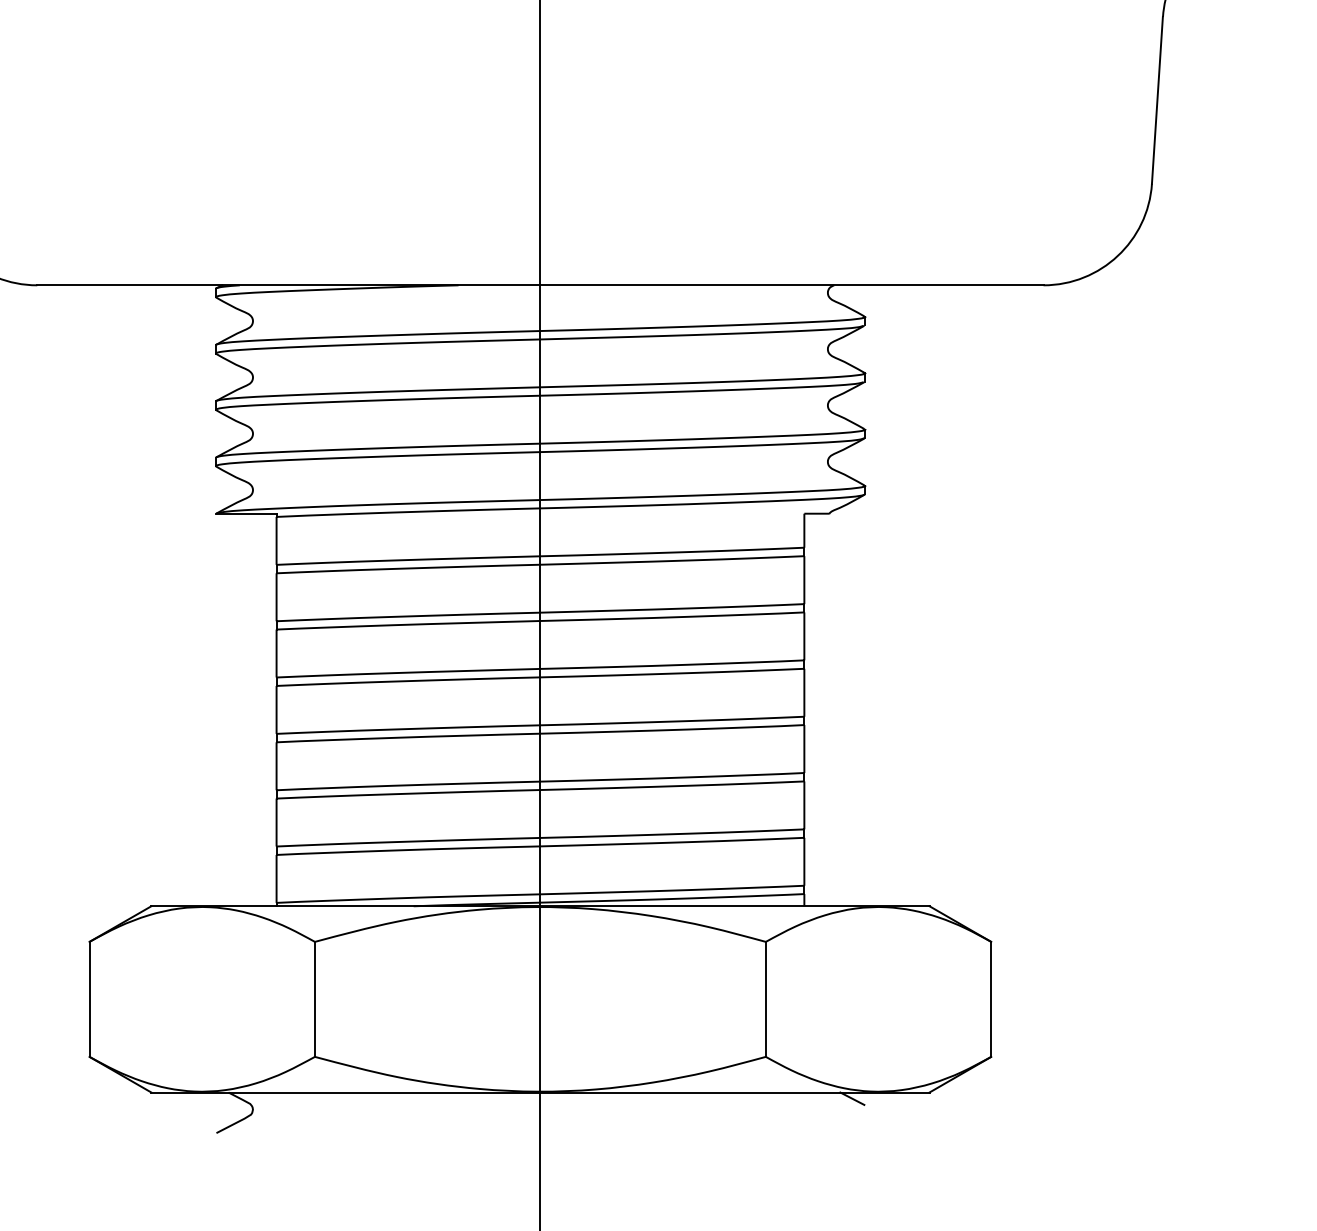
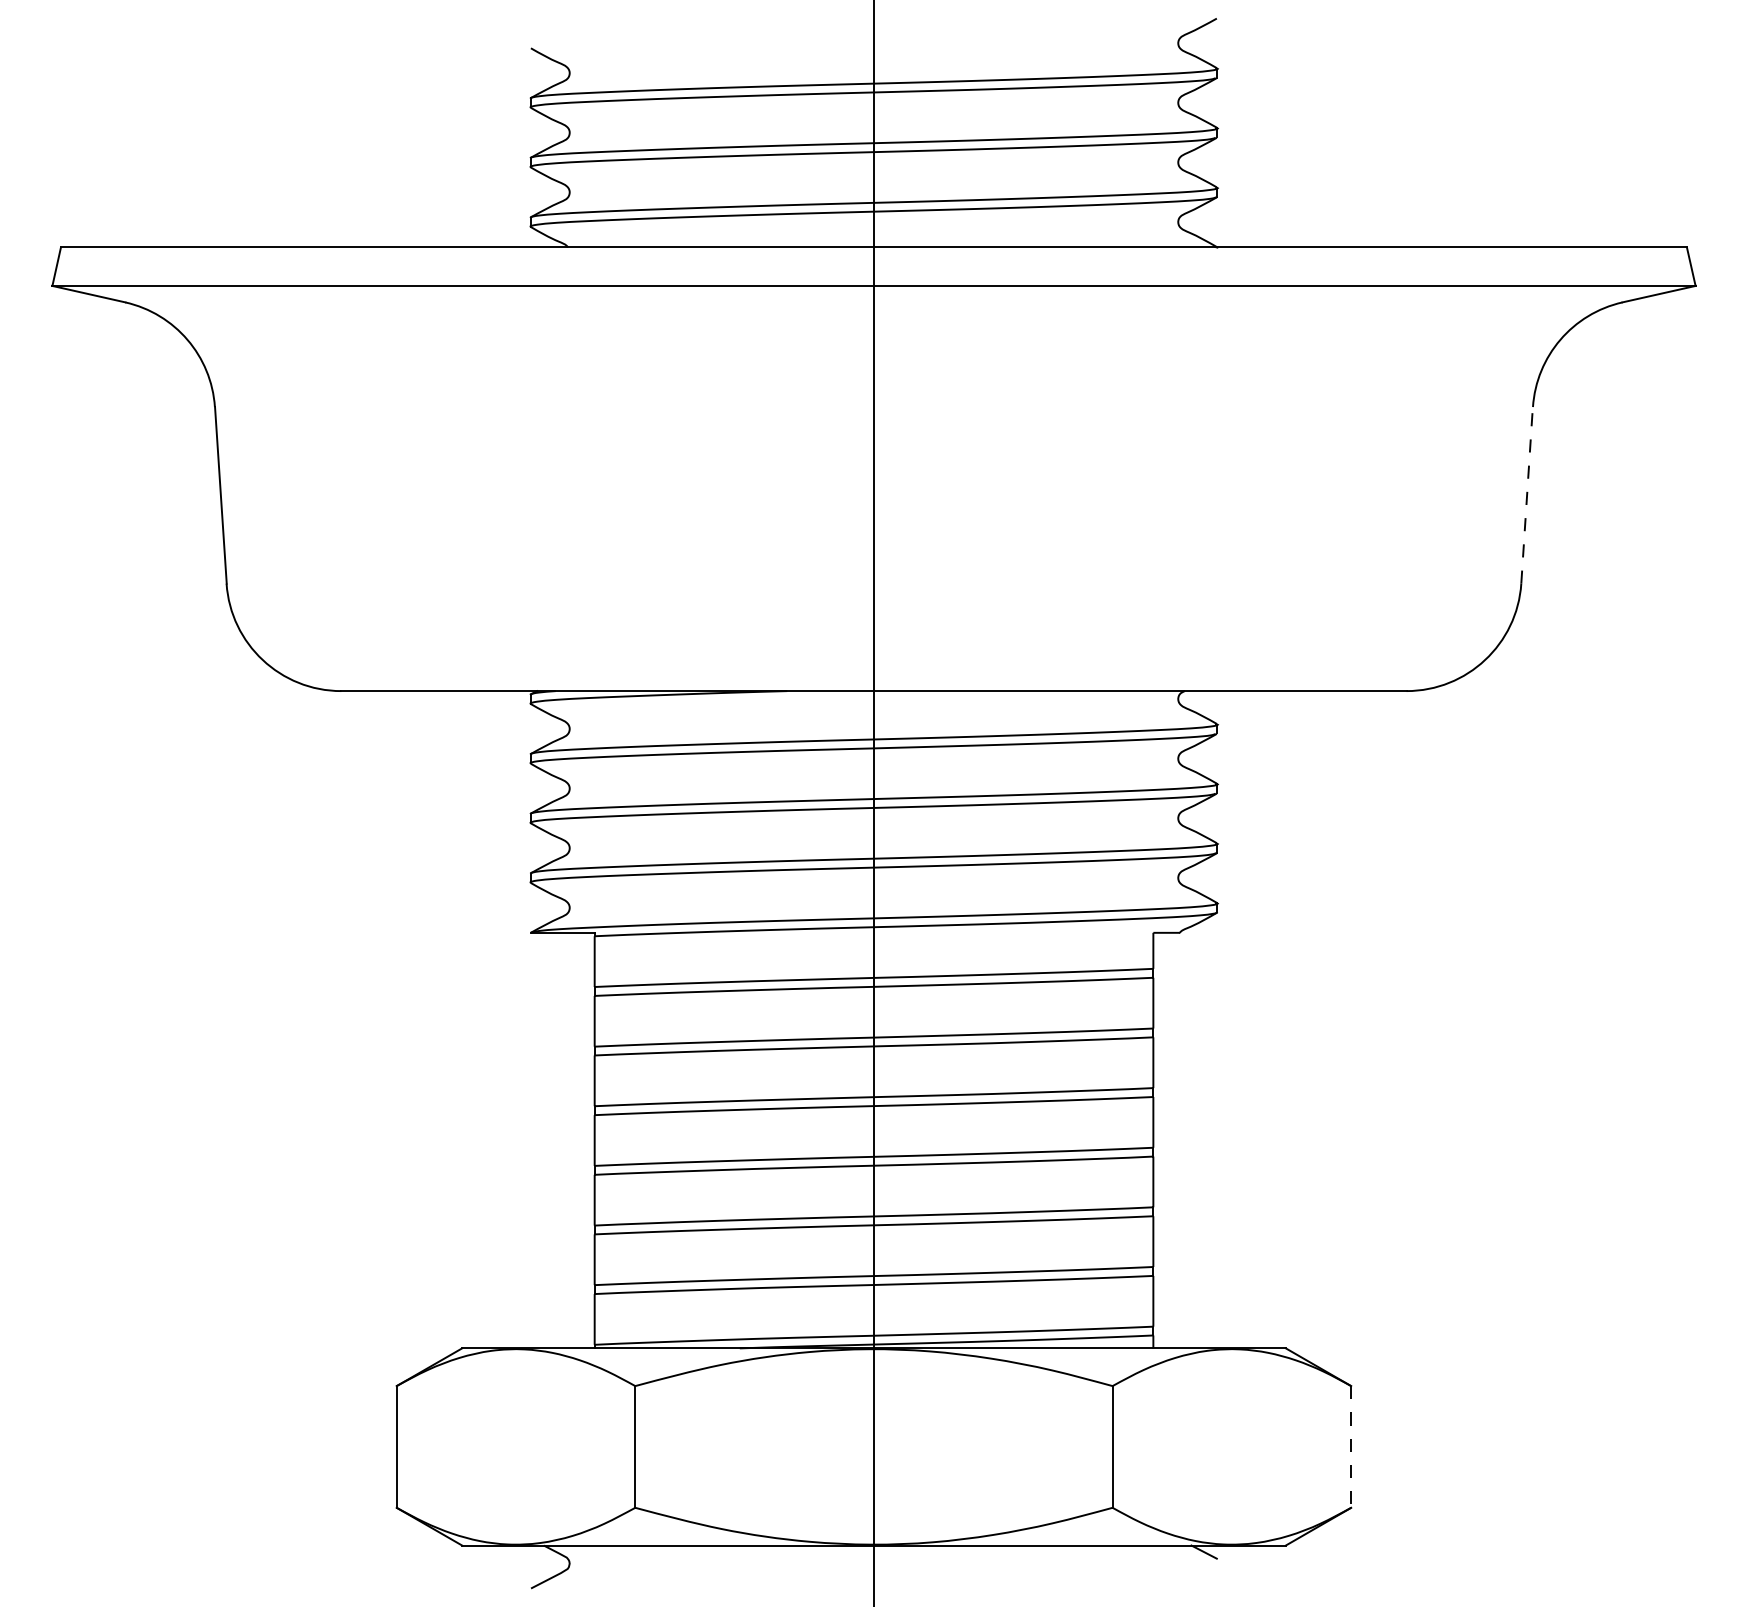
line: (1157, 100) -> (1527, 495), solid -> dashed
line: (991, 998) -> (1351, 1446), solid -> dashed

